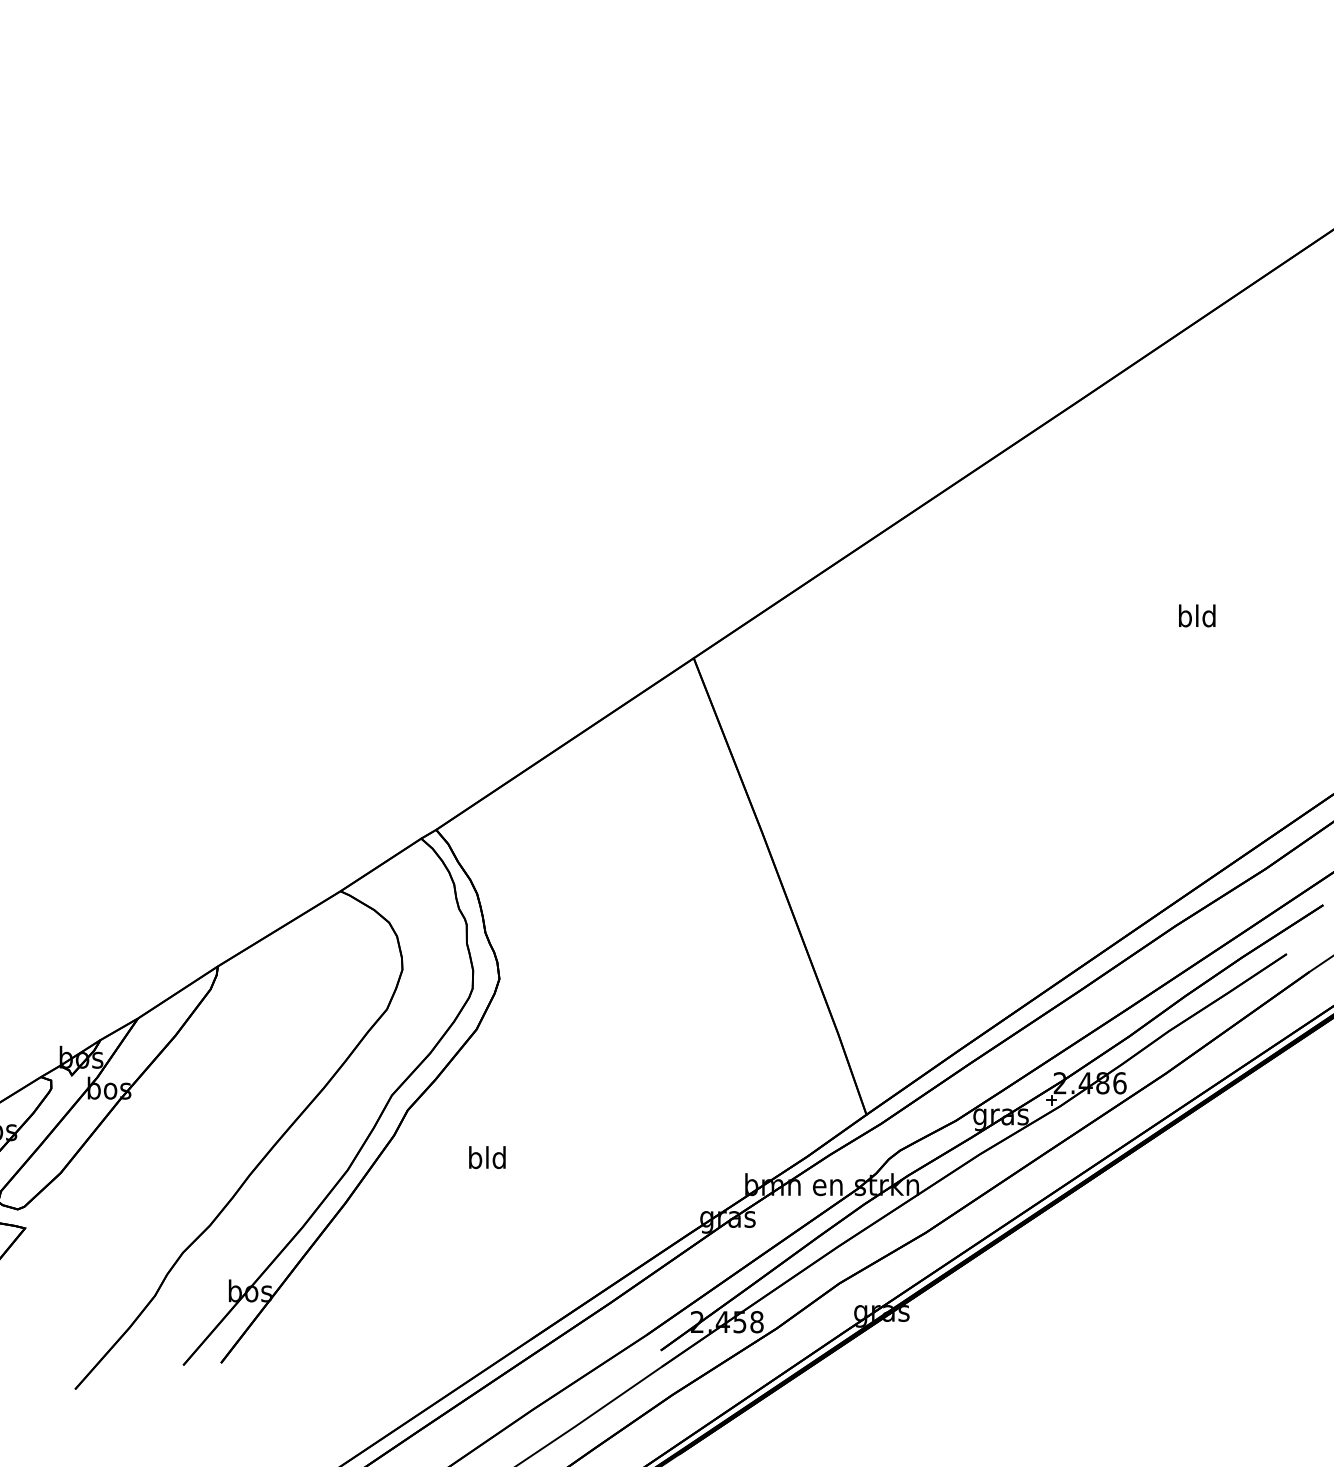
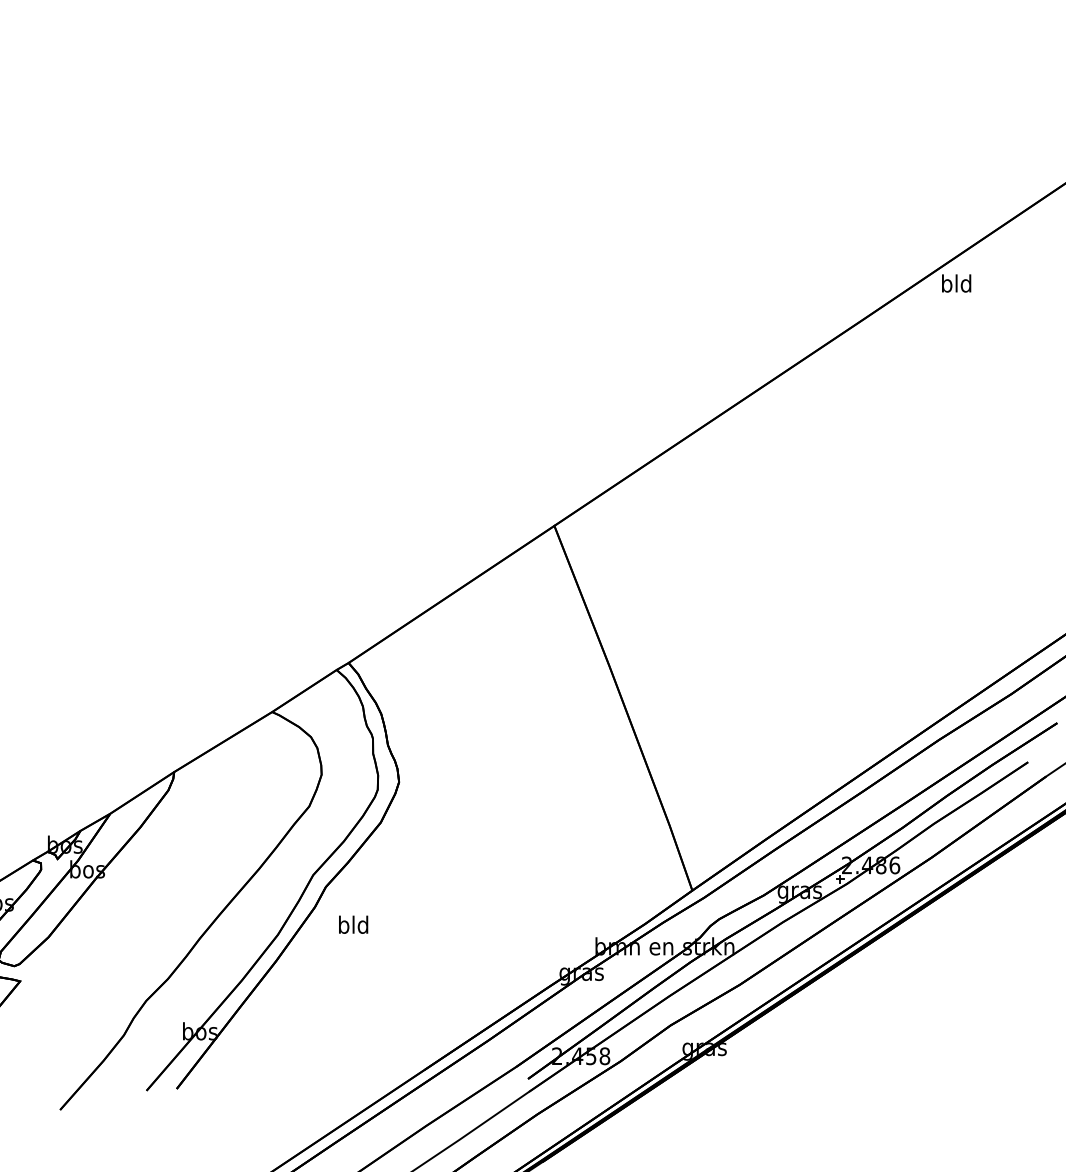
text: (1197, 615) -> (956, 283), moved
text: (487, 1157) -> (353, 924), moved

